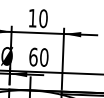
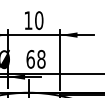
text: (44, 57) -> (41, 59), 60 -> 68

